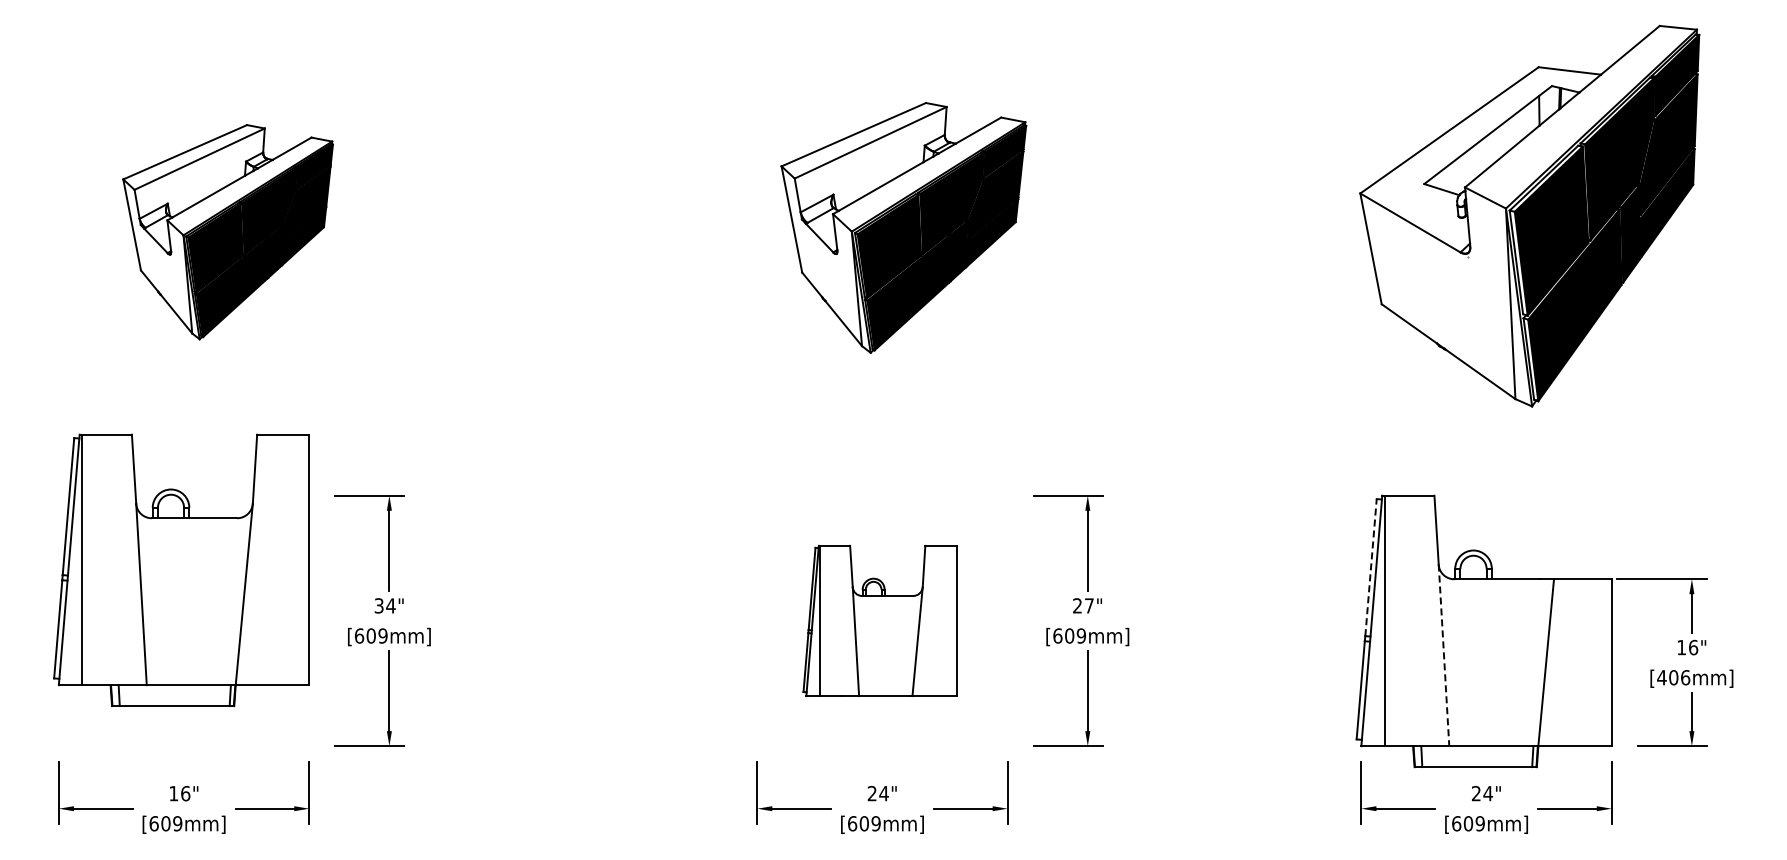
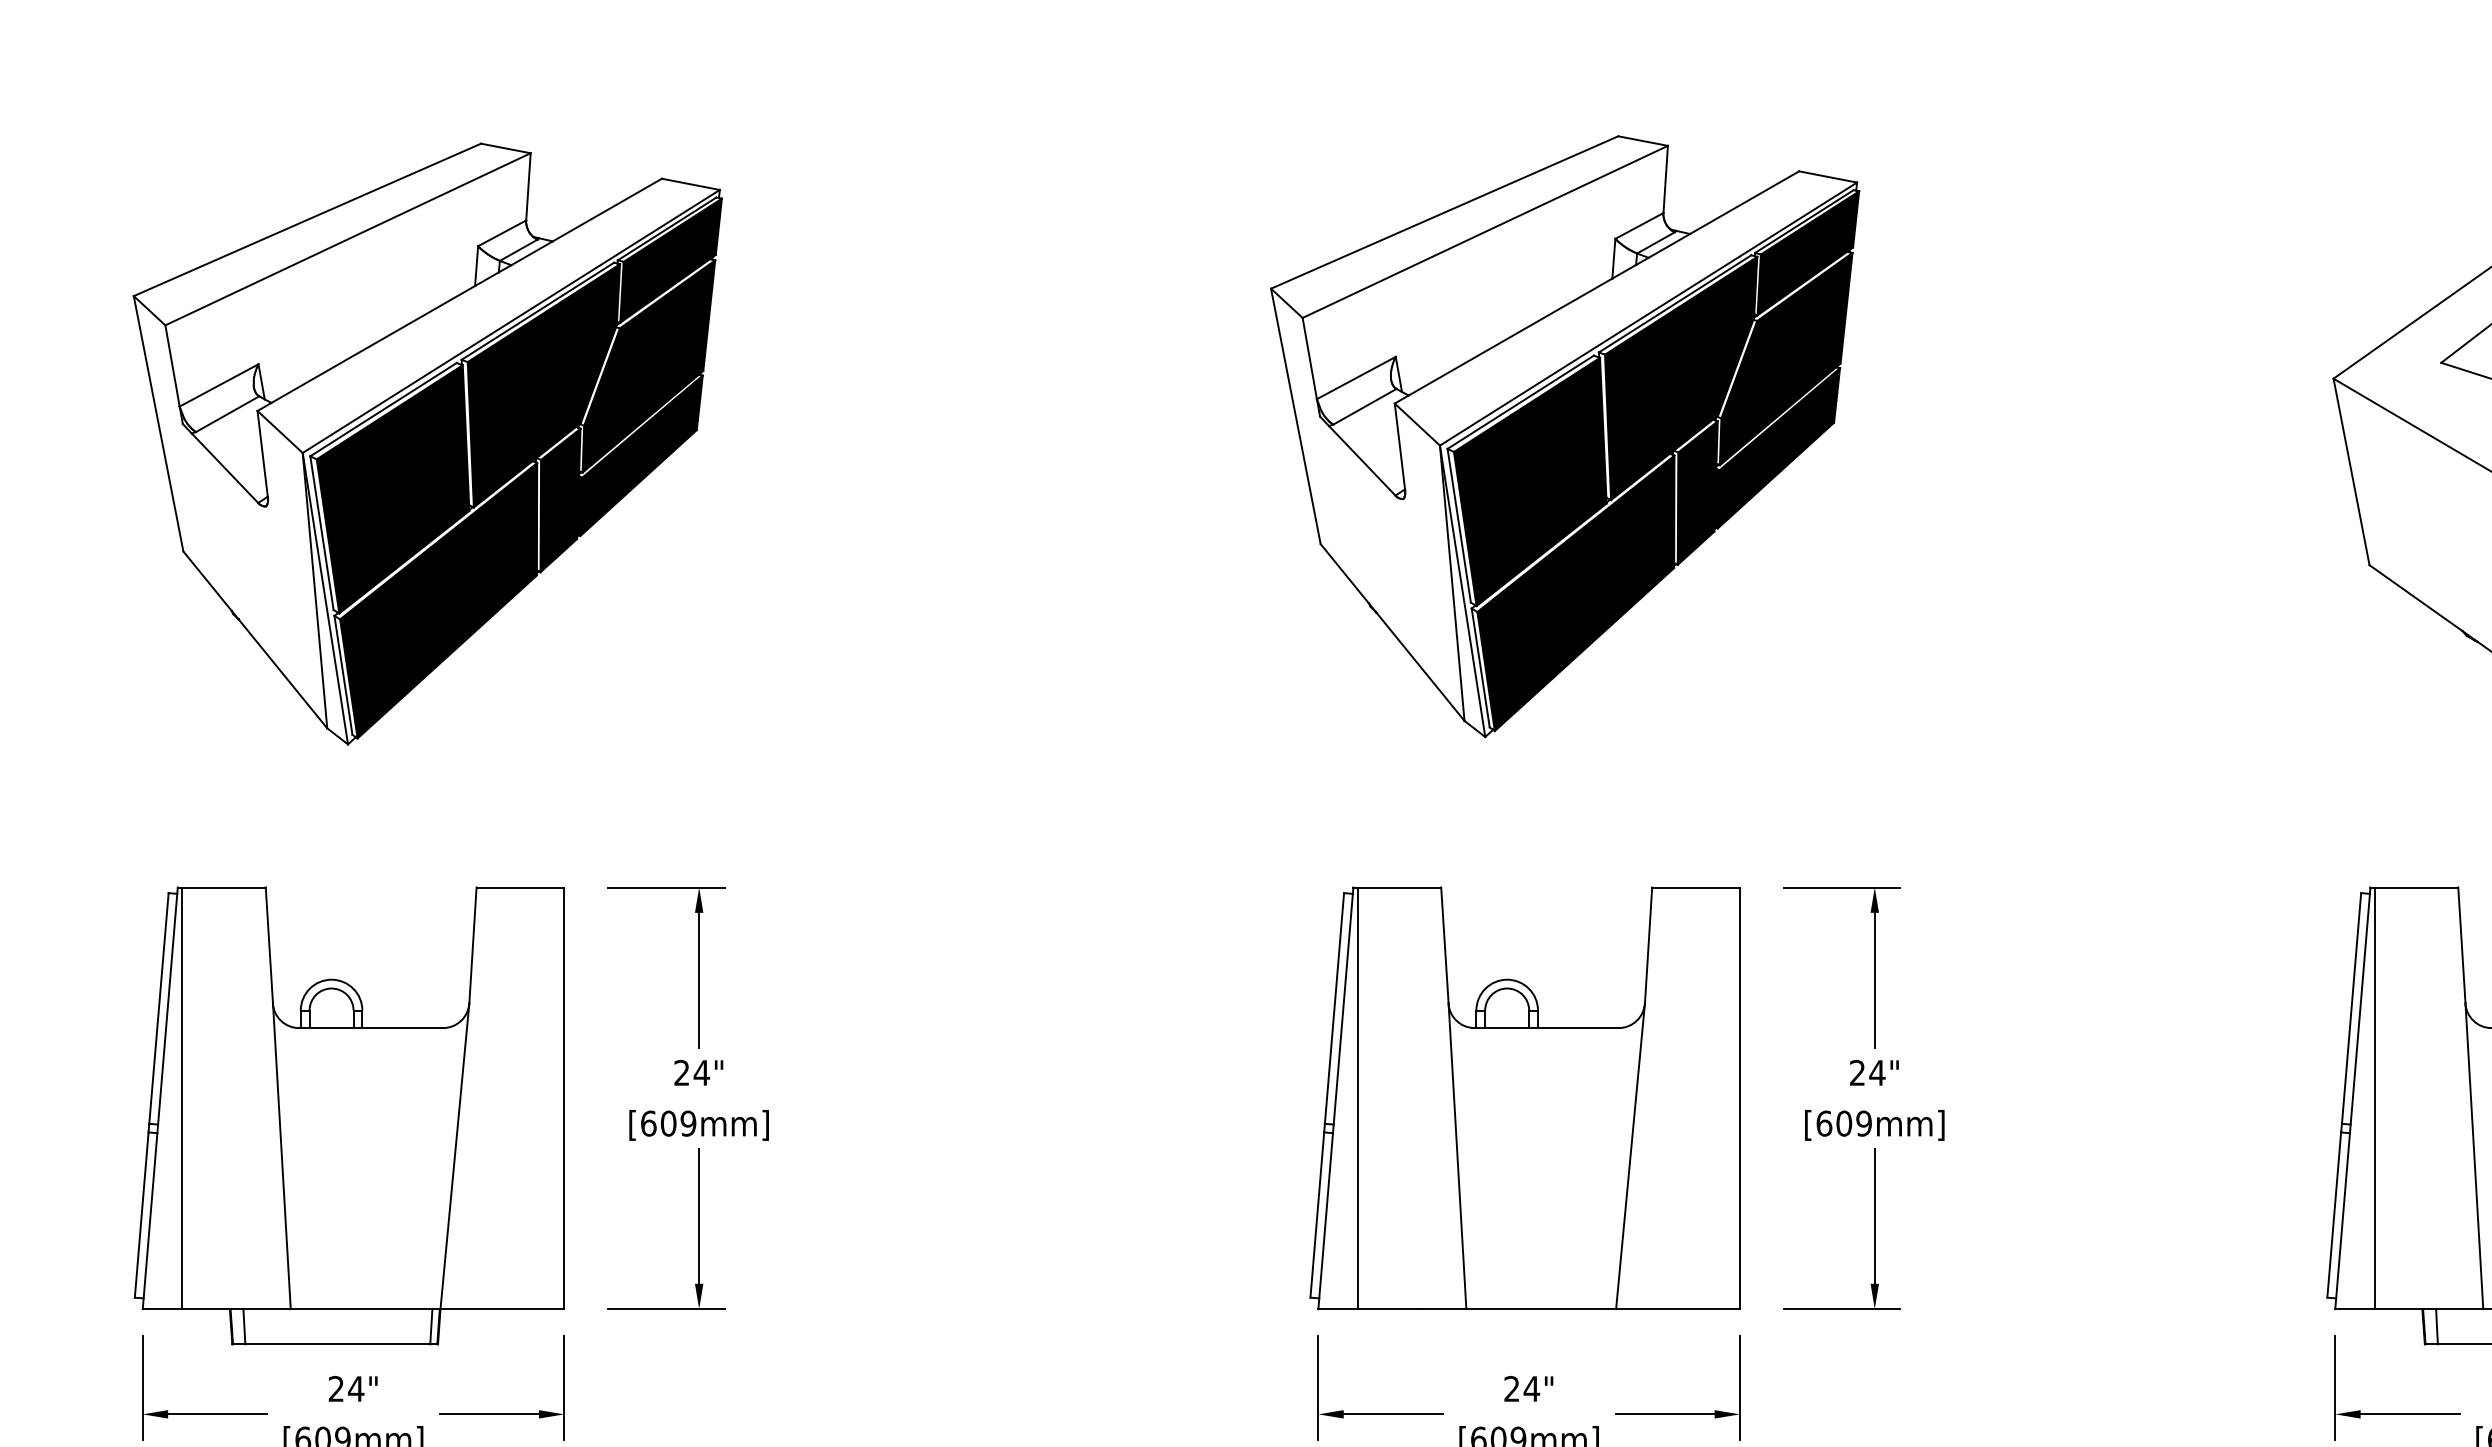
part: (903, 227) -> (1564, 435), size x1.43
part: (227, 231) -> (426, 442), size x1.67
line: (1371, 567) -> (2352, 1008), dashed -> solid
part: (181, 570) -> (349, 1116), moved
text: (378, 605) -> (680, 1072), 34" -> 24"
text: (1089, 605) -> (1877, 1072), 27" -> 24"
part: (879, 620) -> (1524, 1097), size x1.67
line: (1444, 655) -> (2475, 1156), dashed -> solid
text: (179, 793) -> (345, 1388), 16" -> 24"

